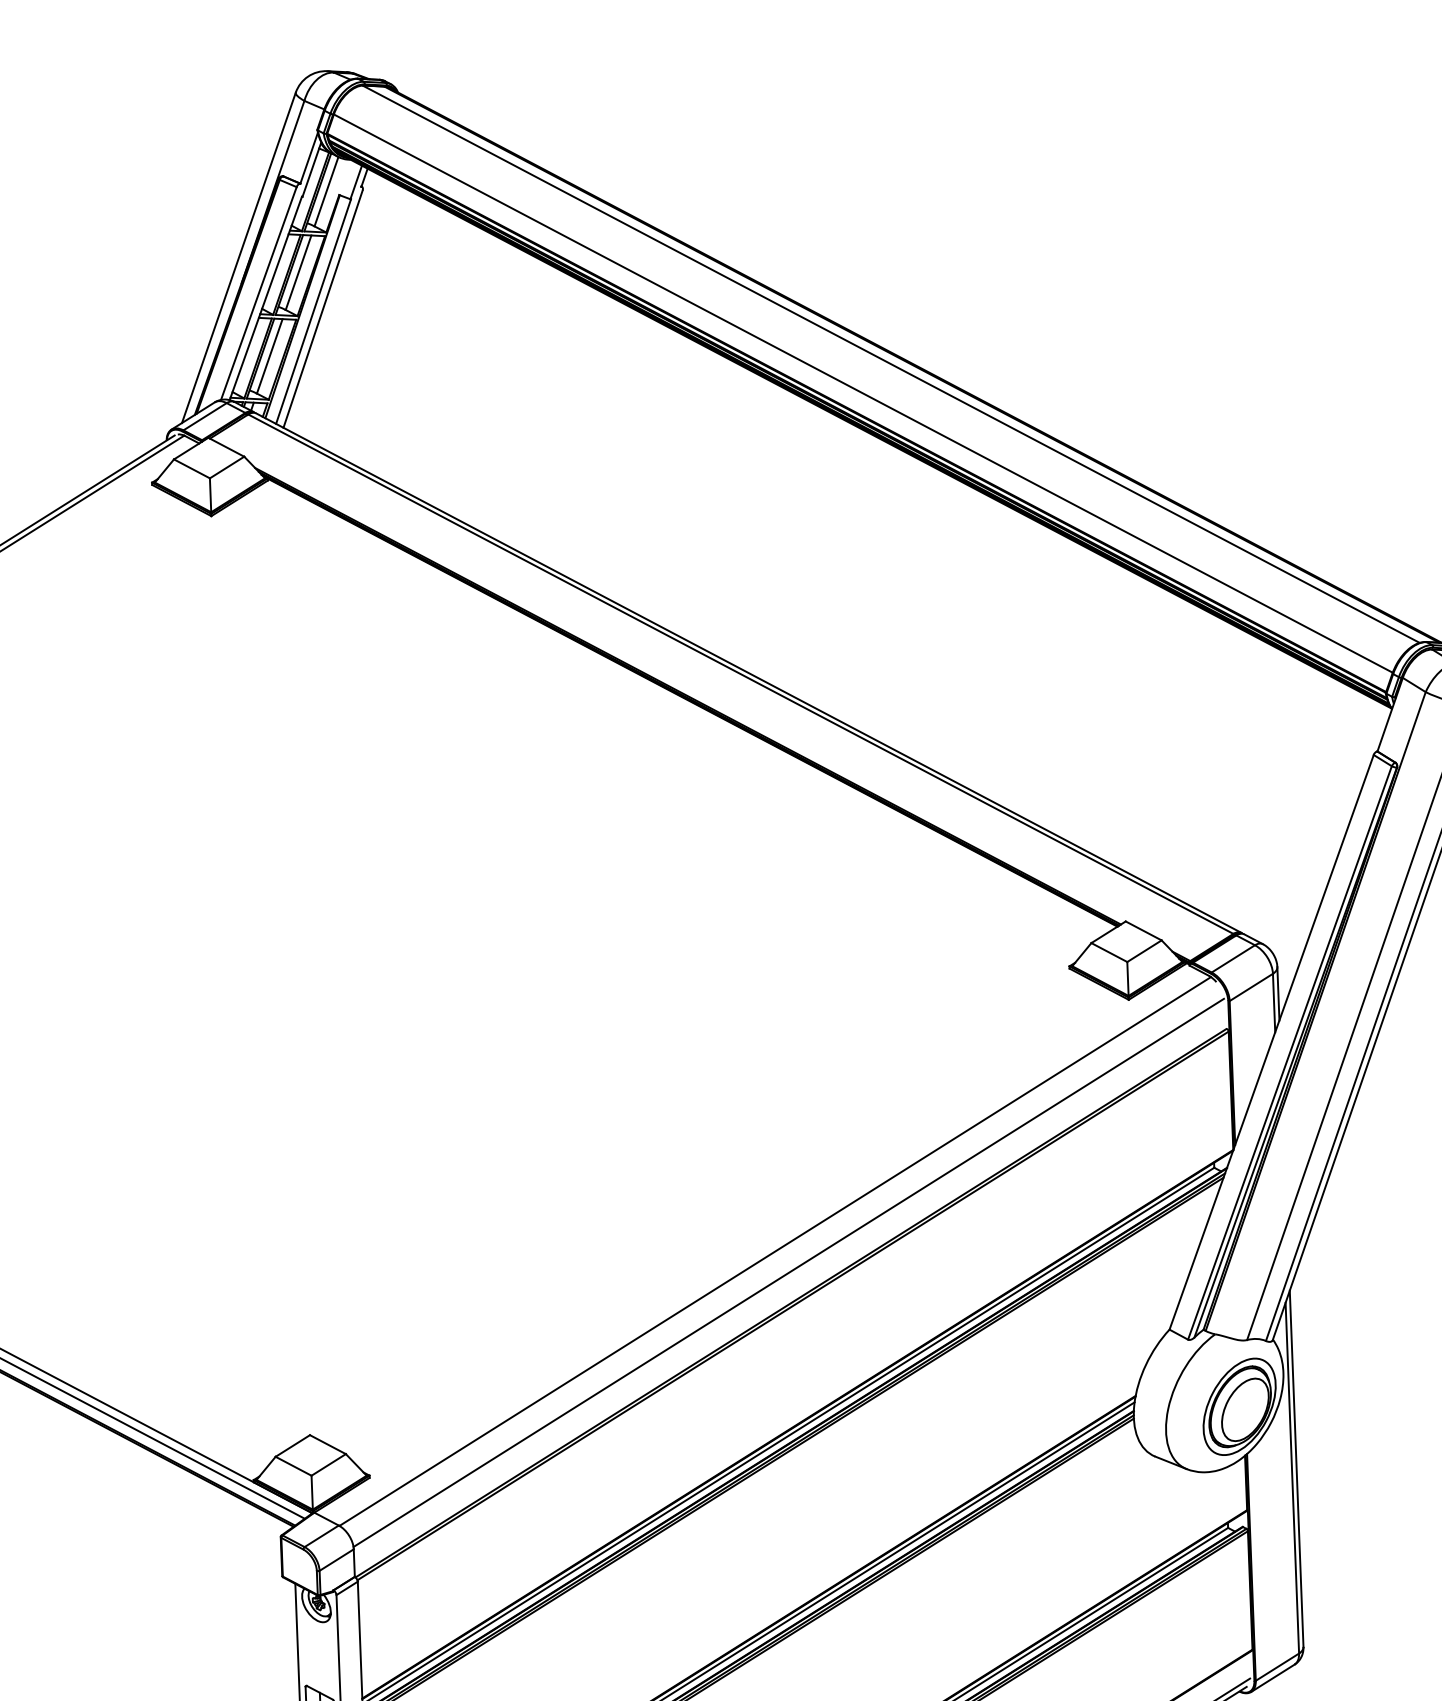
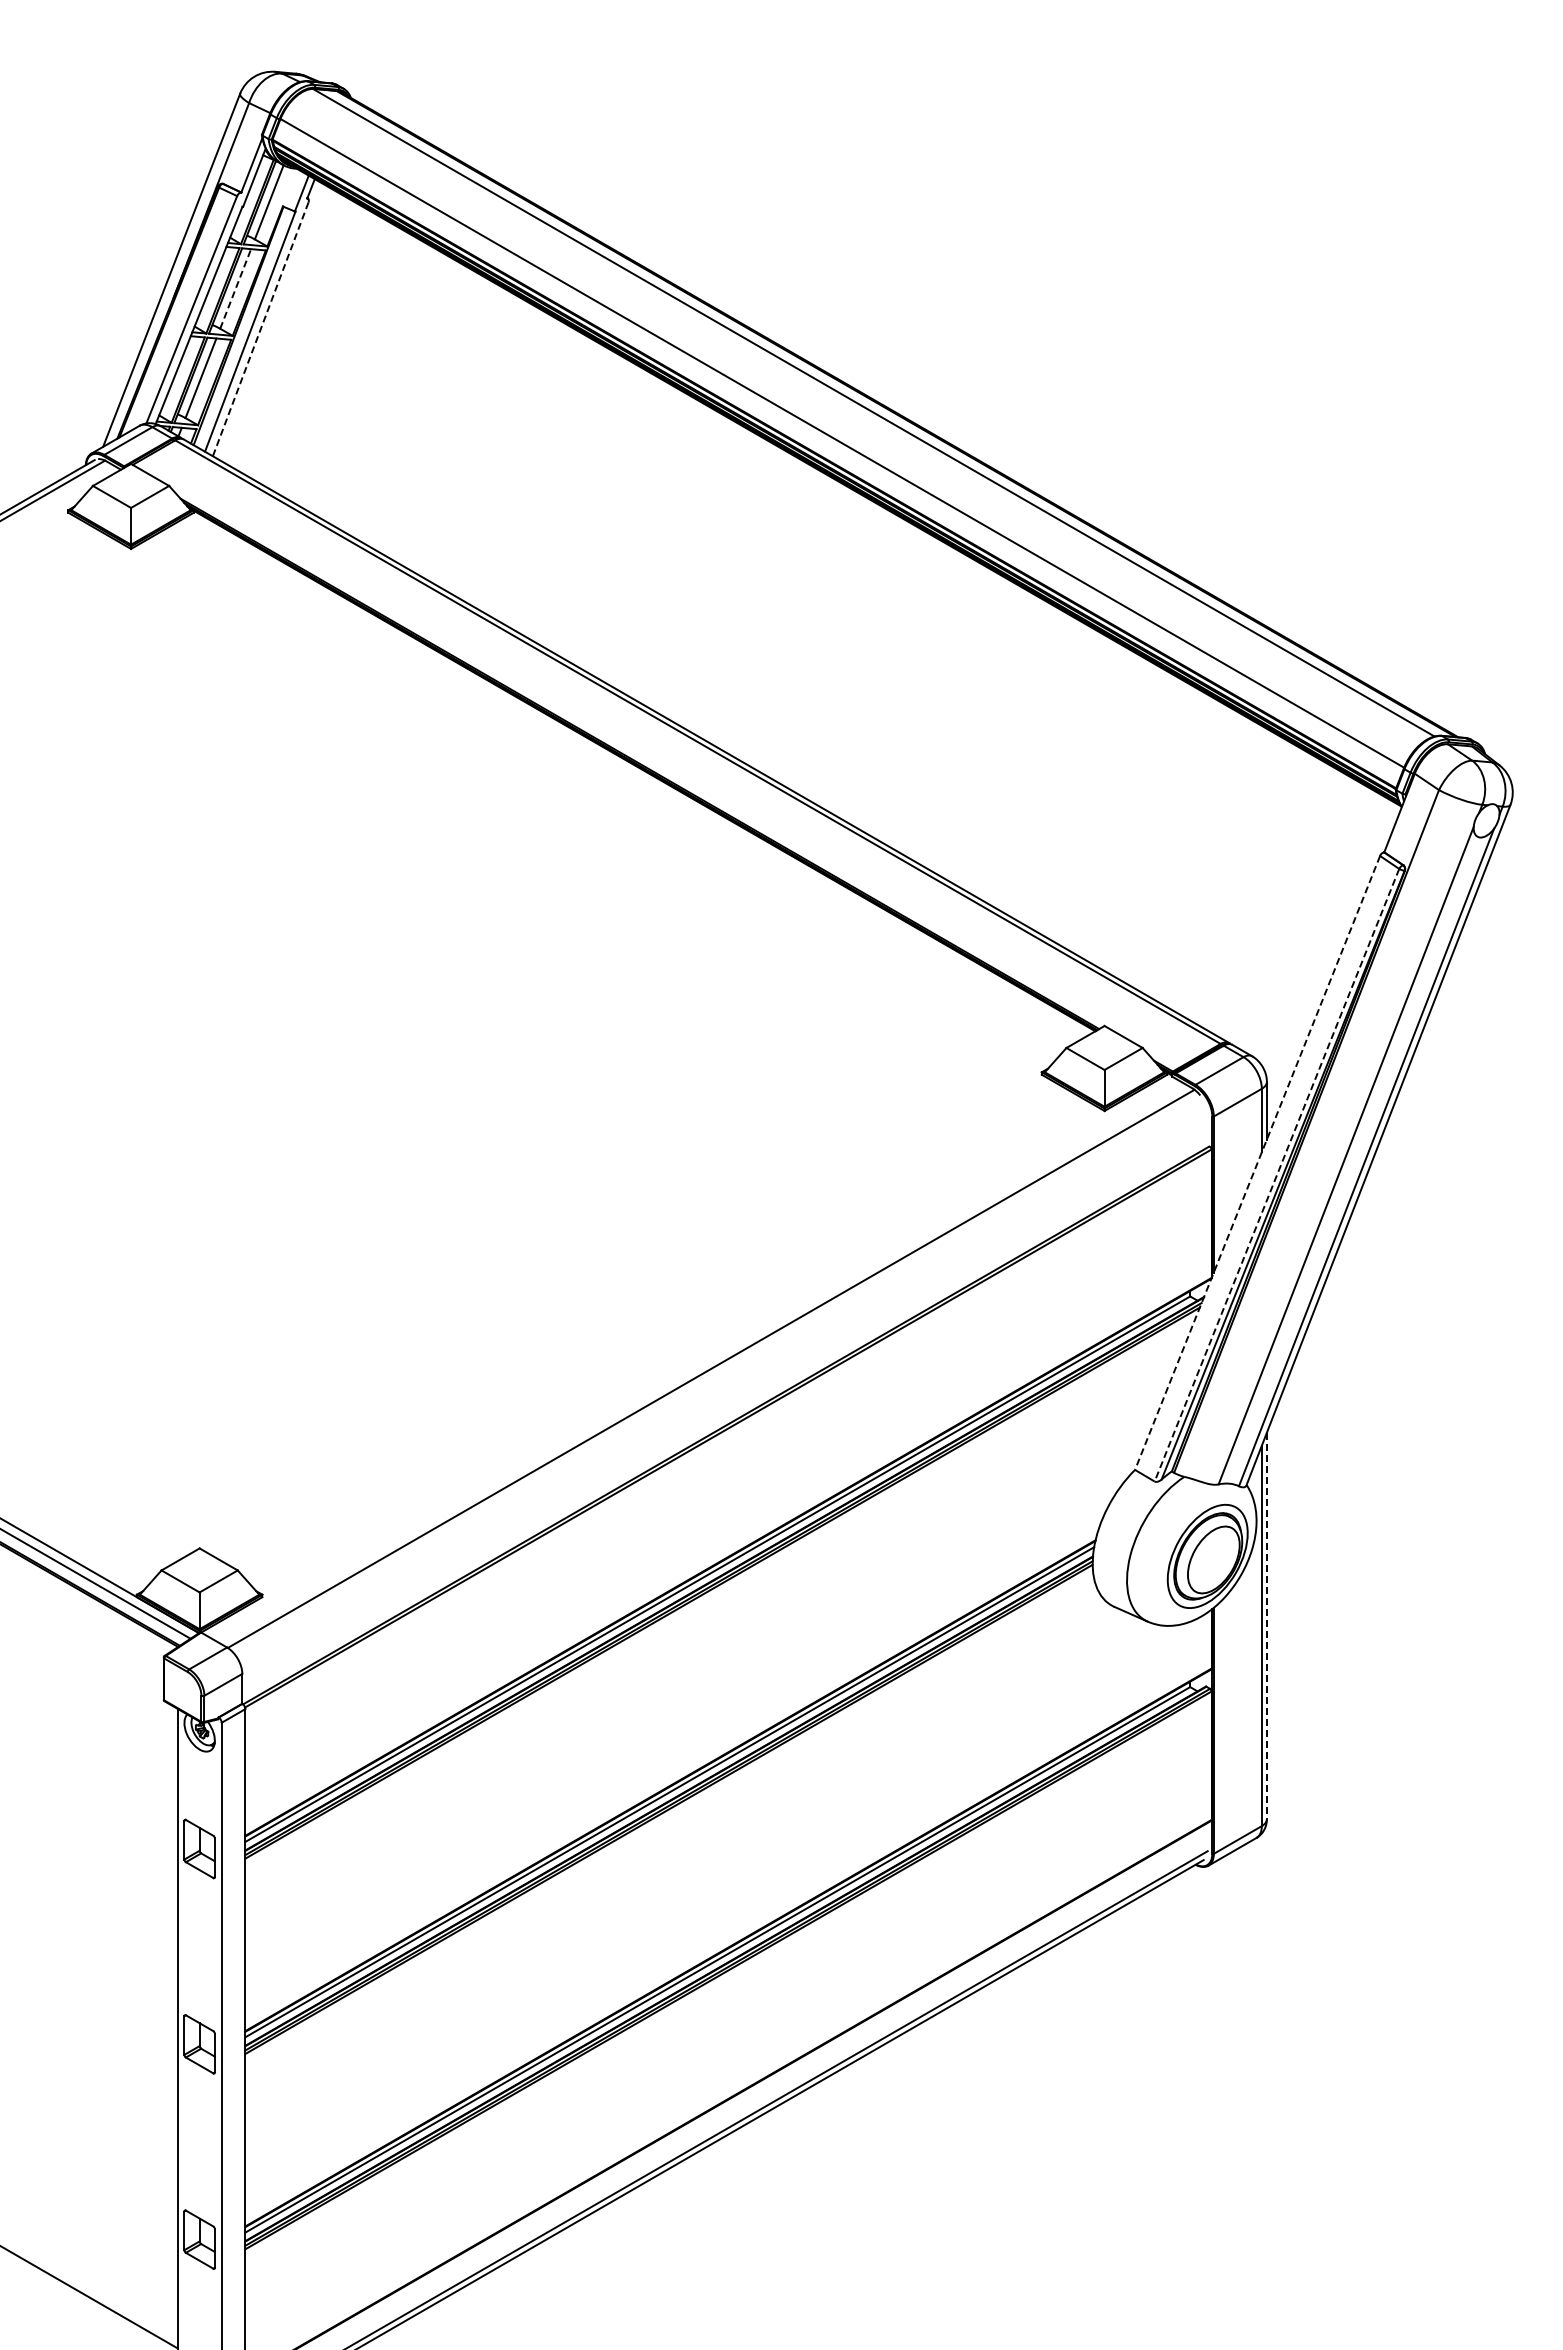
line: (298, 272) -> (235, 288), solid -> dashed
line: (322, 309) -> (260, 329), solid -> dashed
line: (1271, 1041) -> (1257, 1162), solid -> dashed
line: (1289, 1053) -> (1276, 1175), solid -> dashed
line: (788, 1272) -> (724, 1392), removed
line: (1296, 1469) -> (1266, 1626), solid -> dashed

